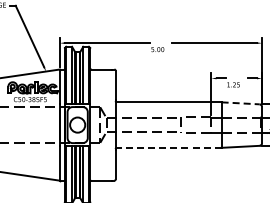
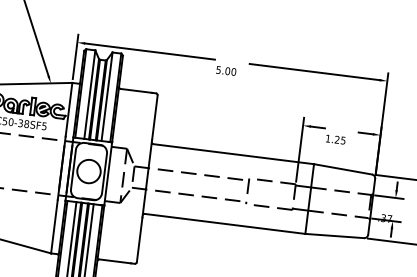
line: (241, 103) -> (344, 169), dashed -> solid
line: (168, 147) -> (223, 223), dashed -> solid

